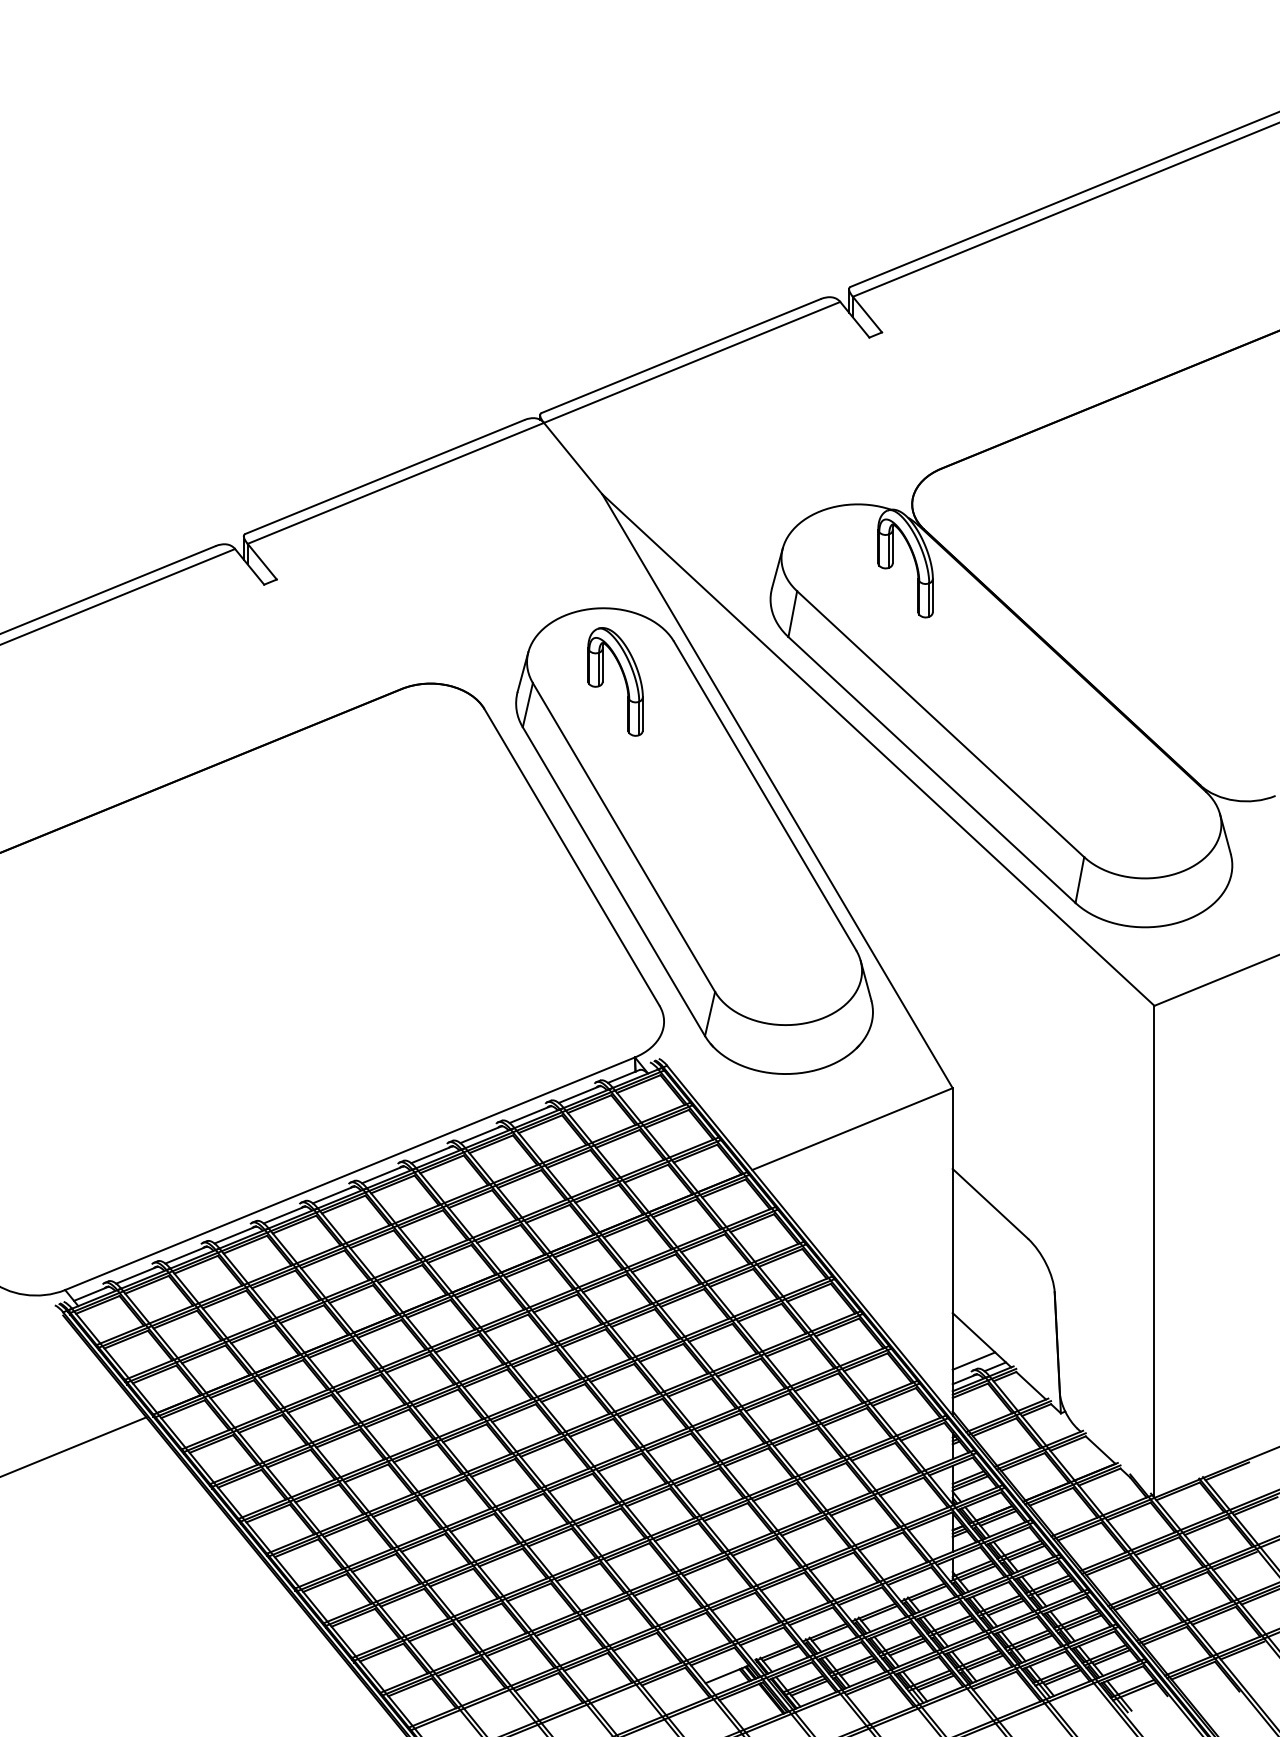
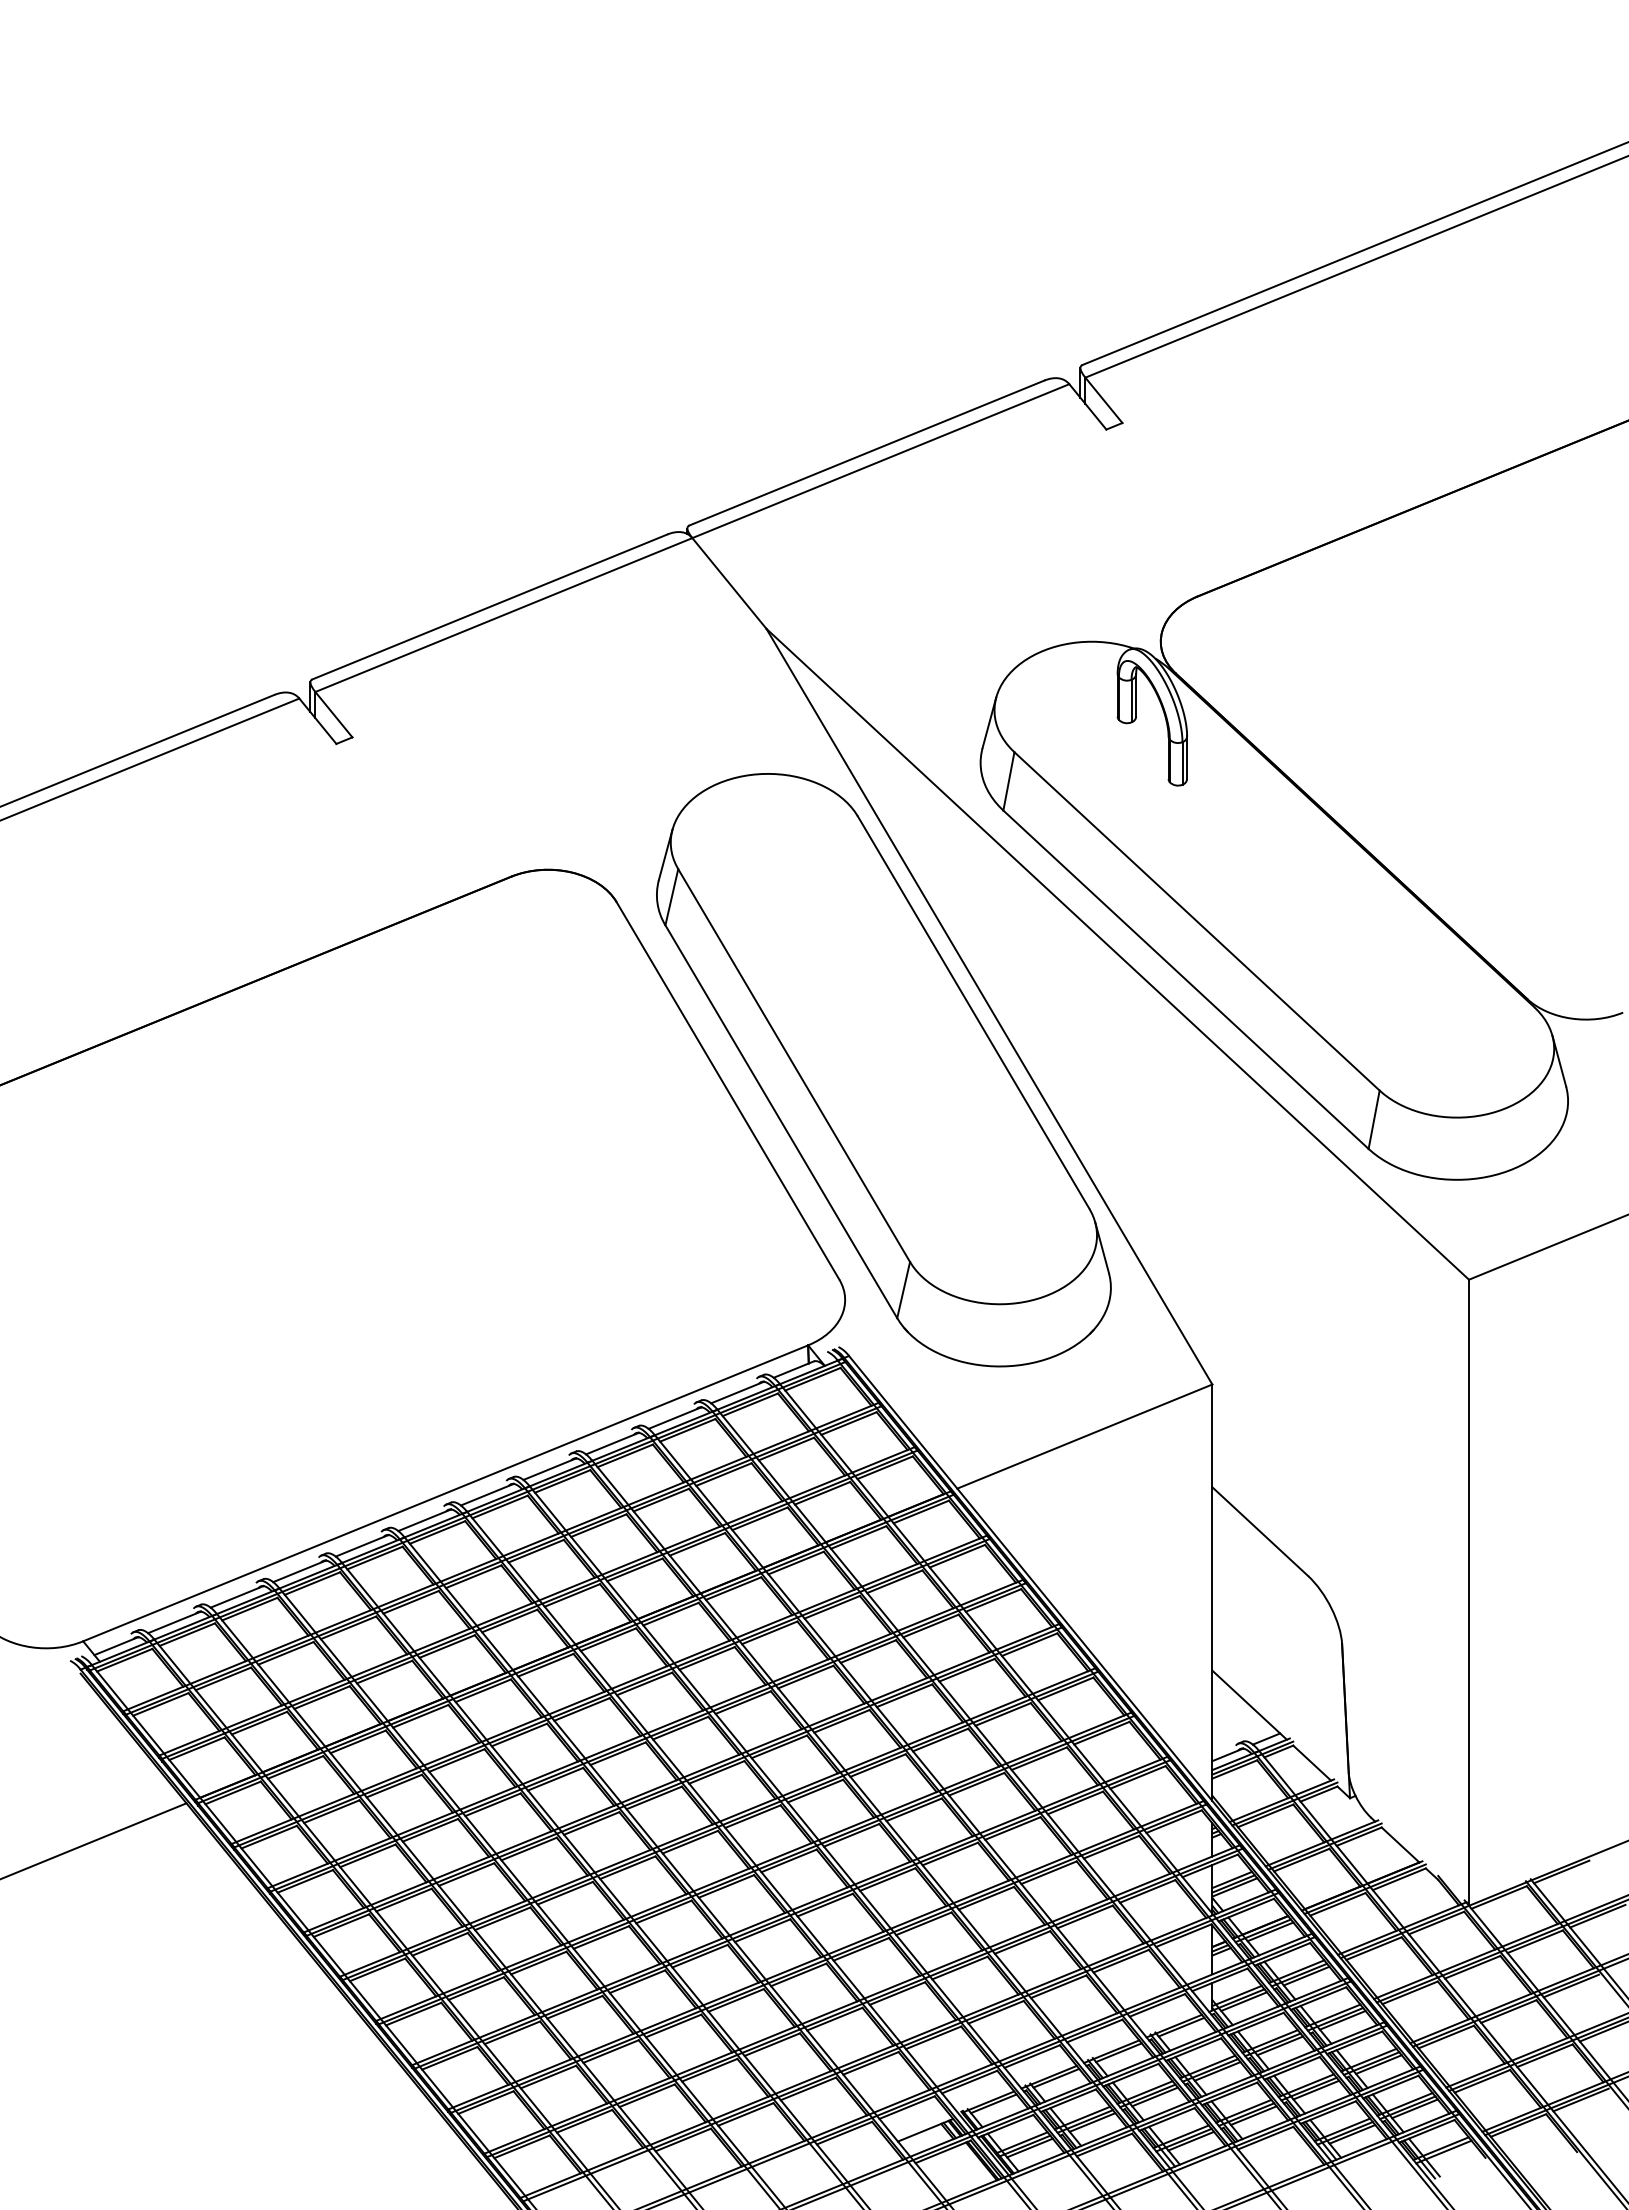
part: (624, 679) -> (794, 864), removed
line: (974, 1360) -> (1239, 1731), removed

